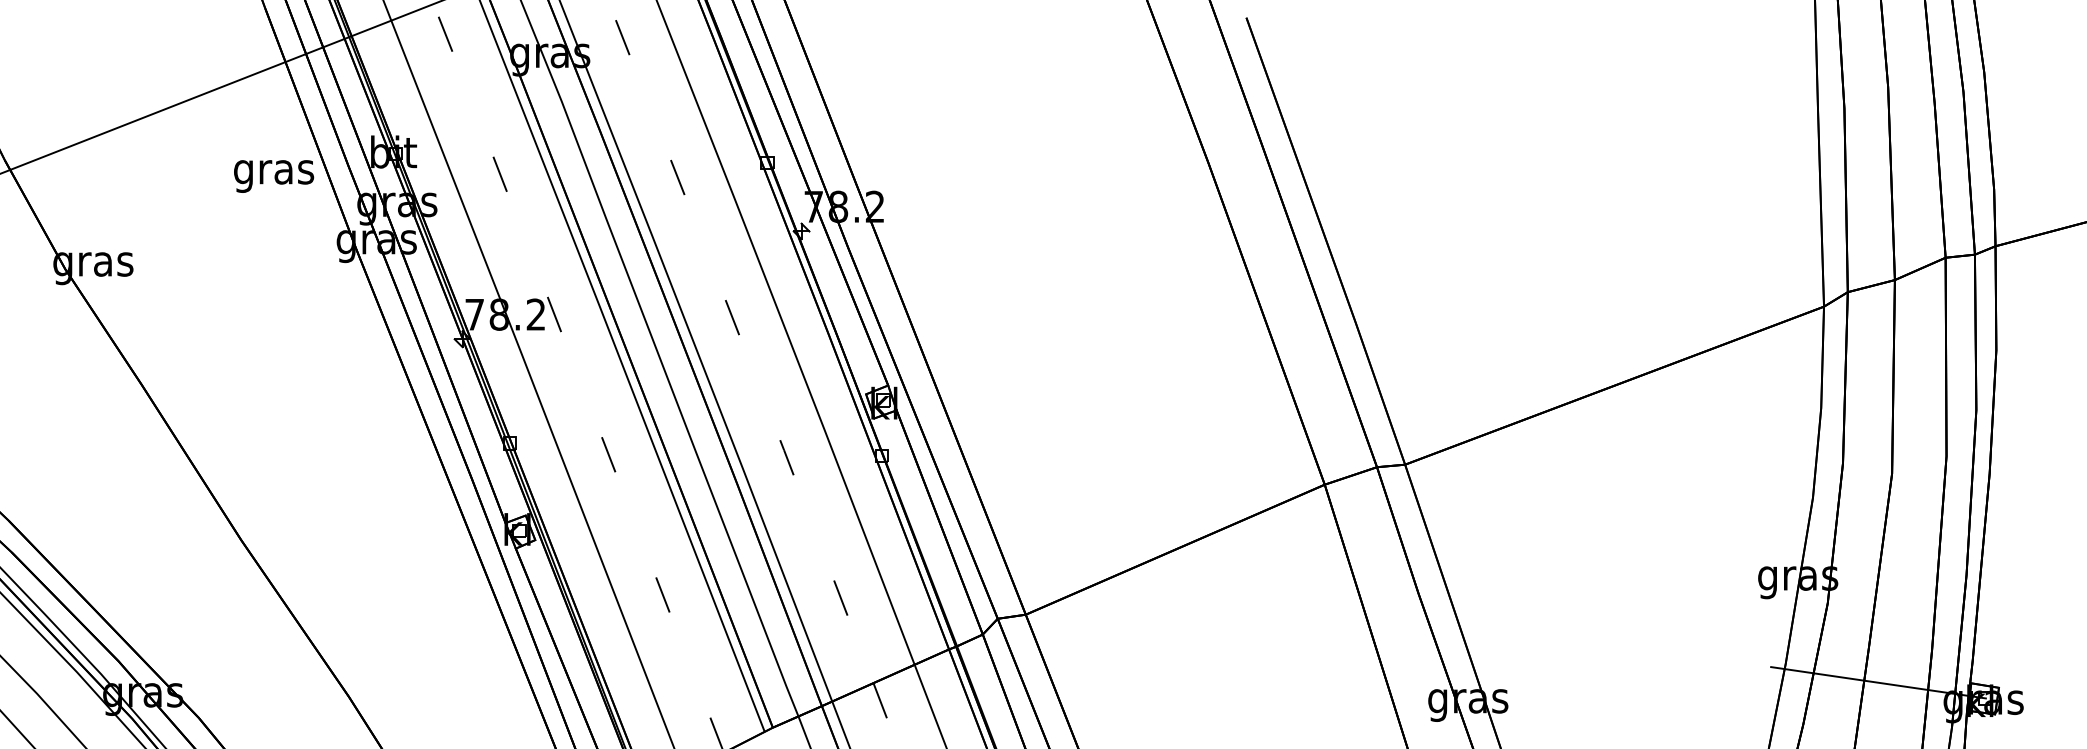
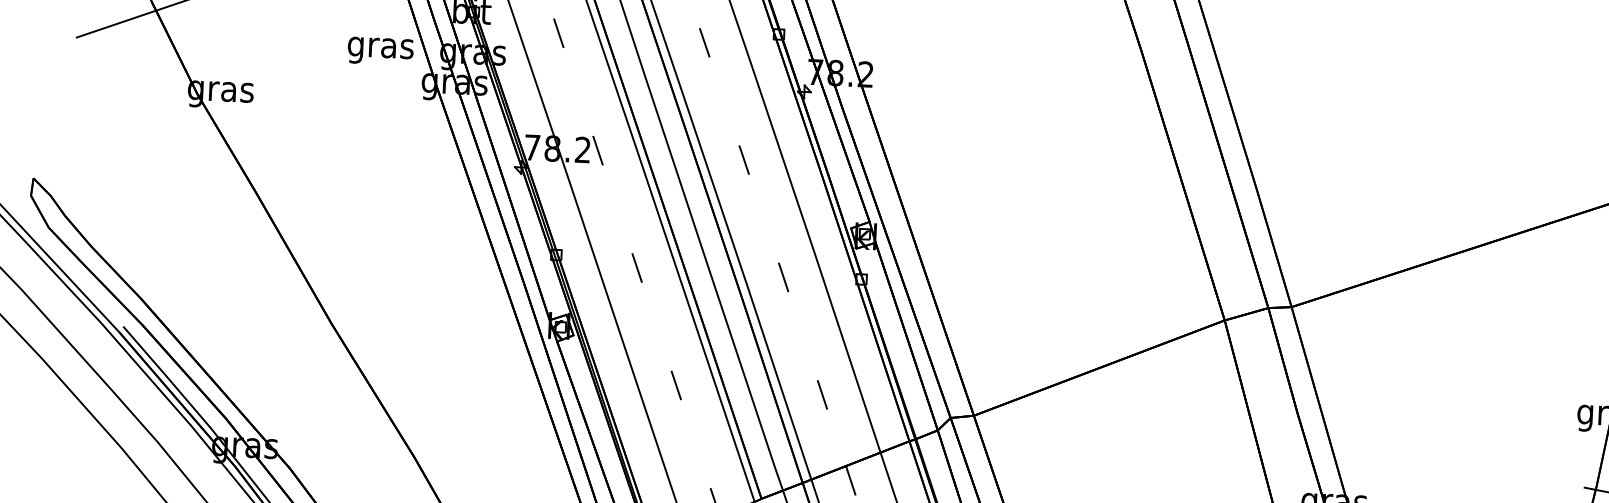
text: (274, 176) -> (381, 51), moved

